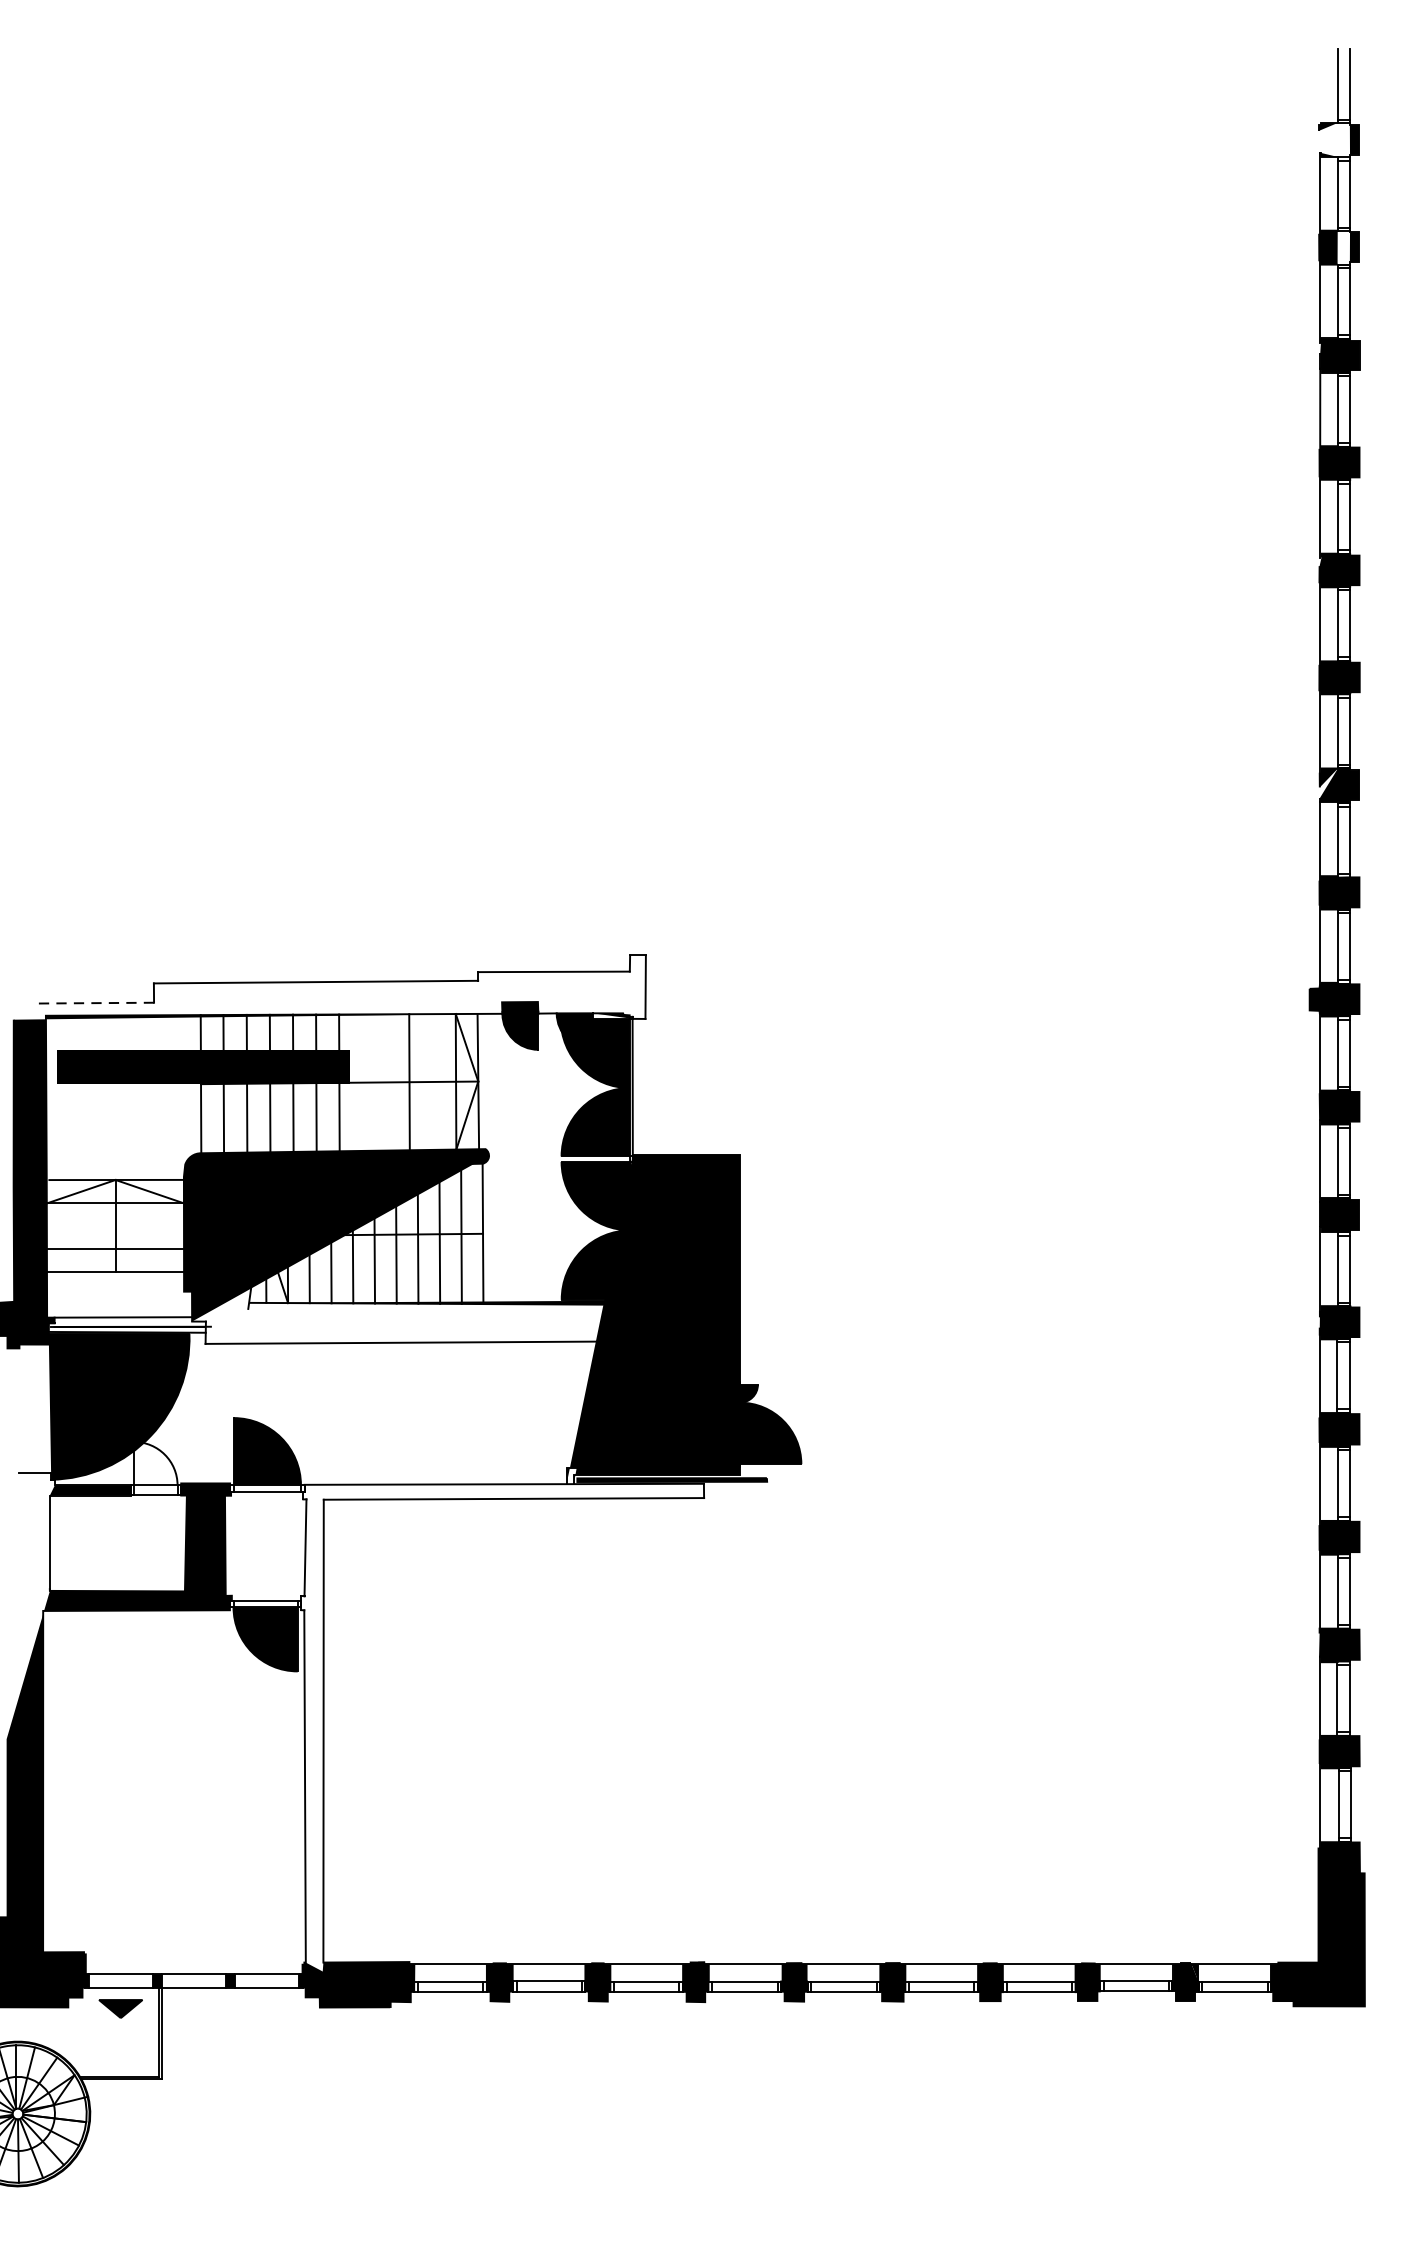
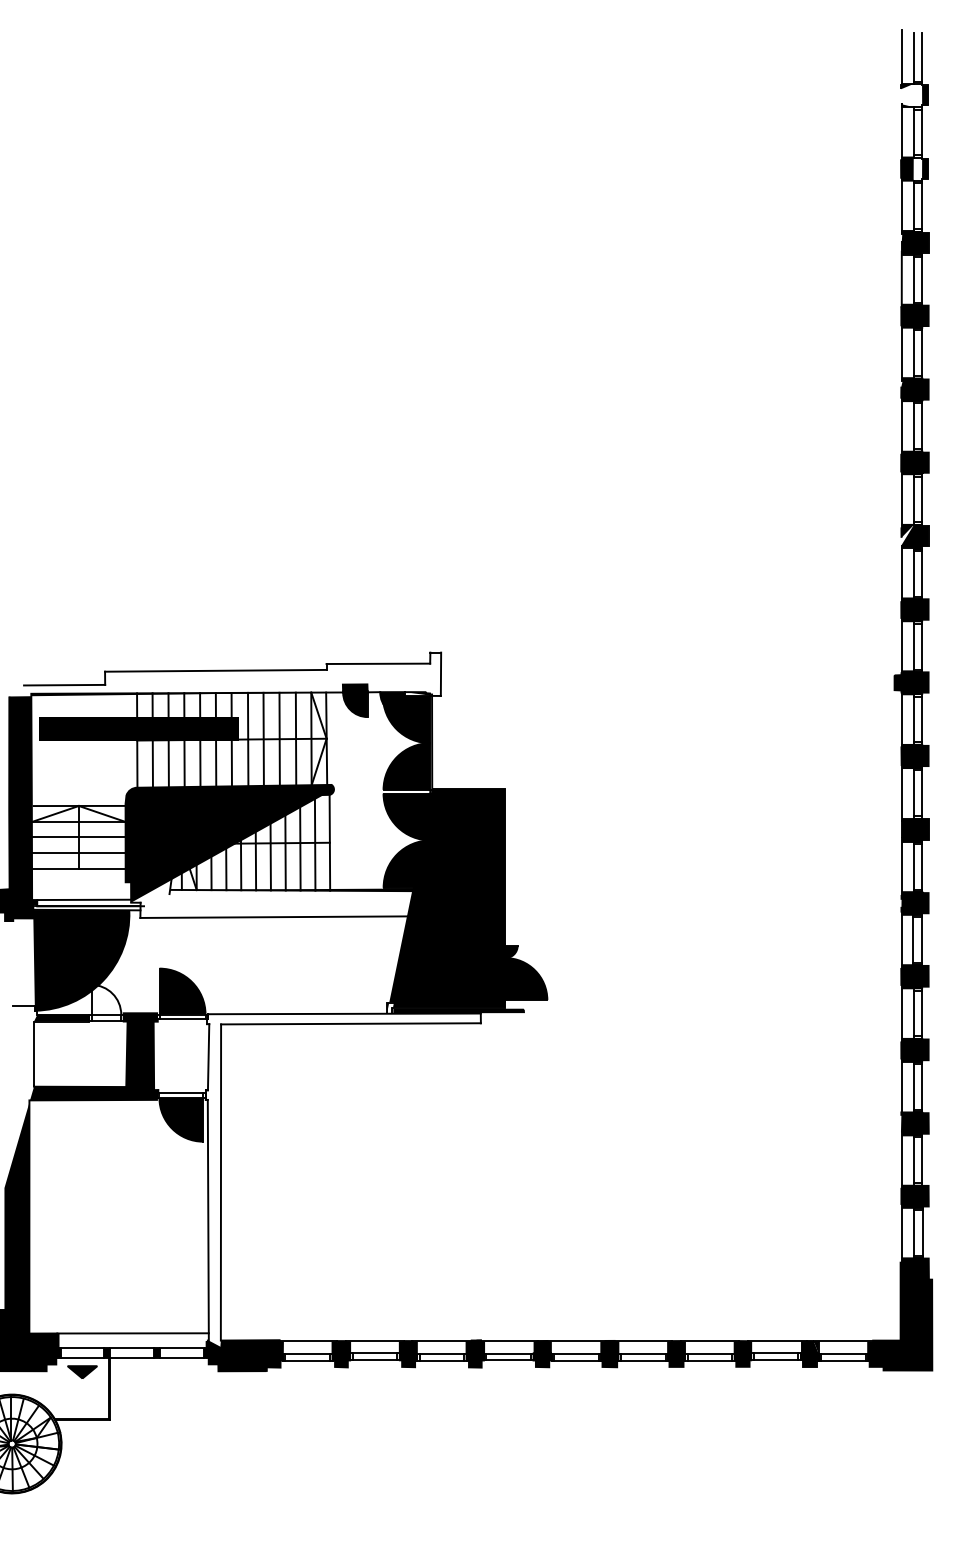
line: (1319, 84) -> (901, 57), added
line: (94, 1003) -> (64, 685), dashed -> solid
line: (385, 1081) -> (263, 738), added
line: (432, 1081) -> (295, 738), added
line: (363, 1082) -> (248, 739), added
line: (115, 1226) -> (78, 837), added
line: (194, 1952) -> (132, 1333), added

